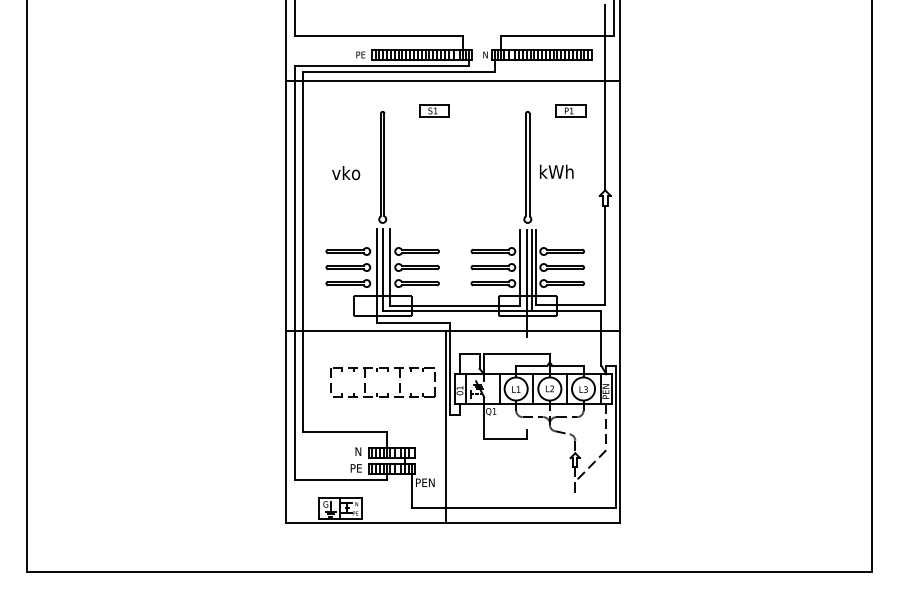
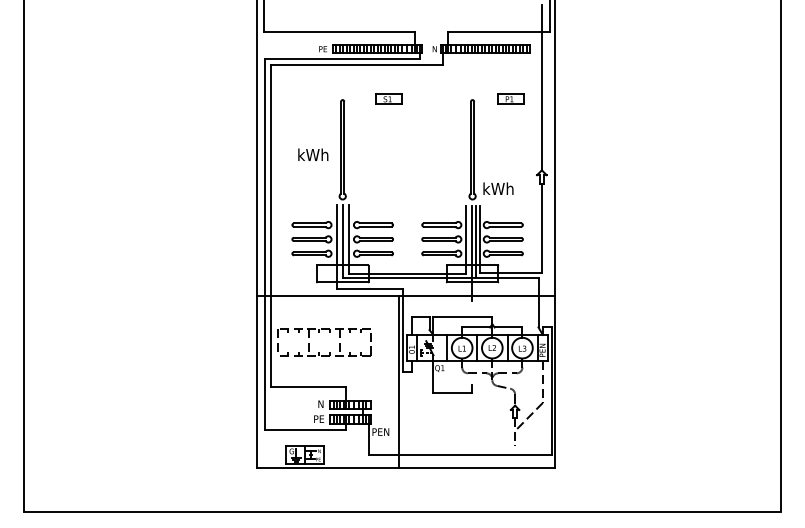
line: (452, 81) -> (405, 72), removed
text: (556, 171) -> (498, 188), moved
text: (348, 172) -> (312, 154), vko -> kWh
part: (376, 371) -> (319, 332), moved

